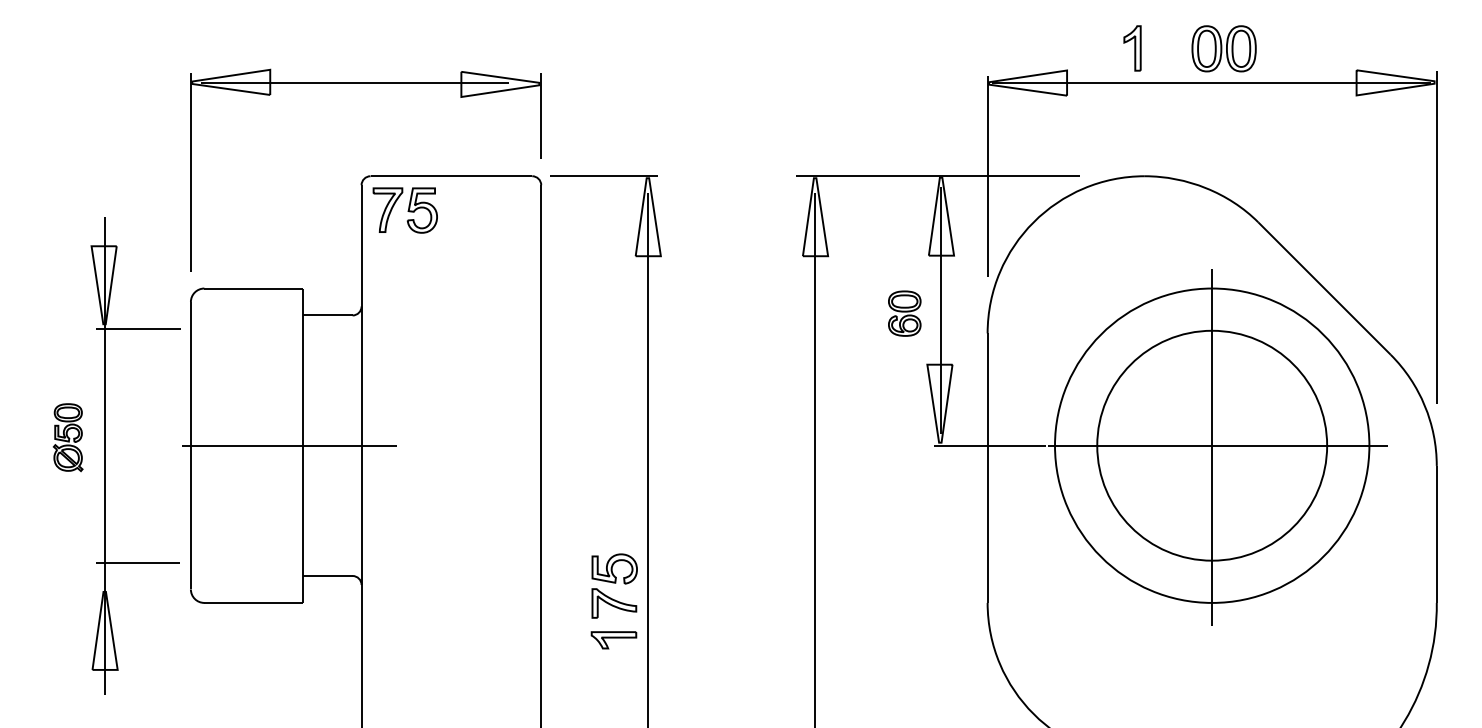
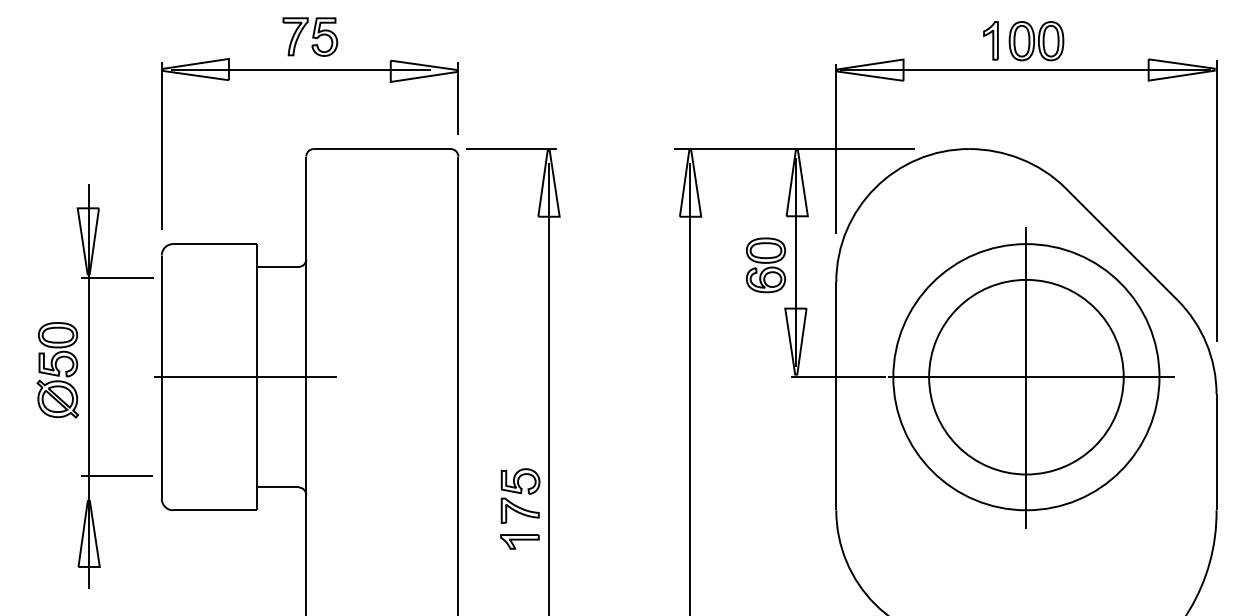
part: (1131, 48) -> (990, 40), moved
part: (405, 209) -> (310, 36), moved
part: (905, 313) -> (766, 265), size x1.43
part: (67, 437) -> (57, 370), size x1.67

